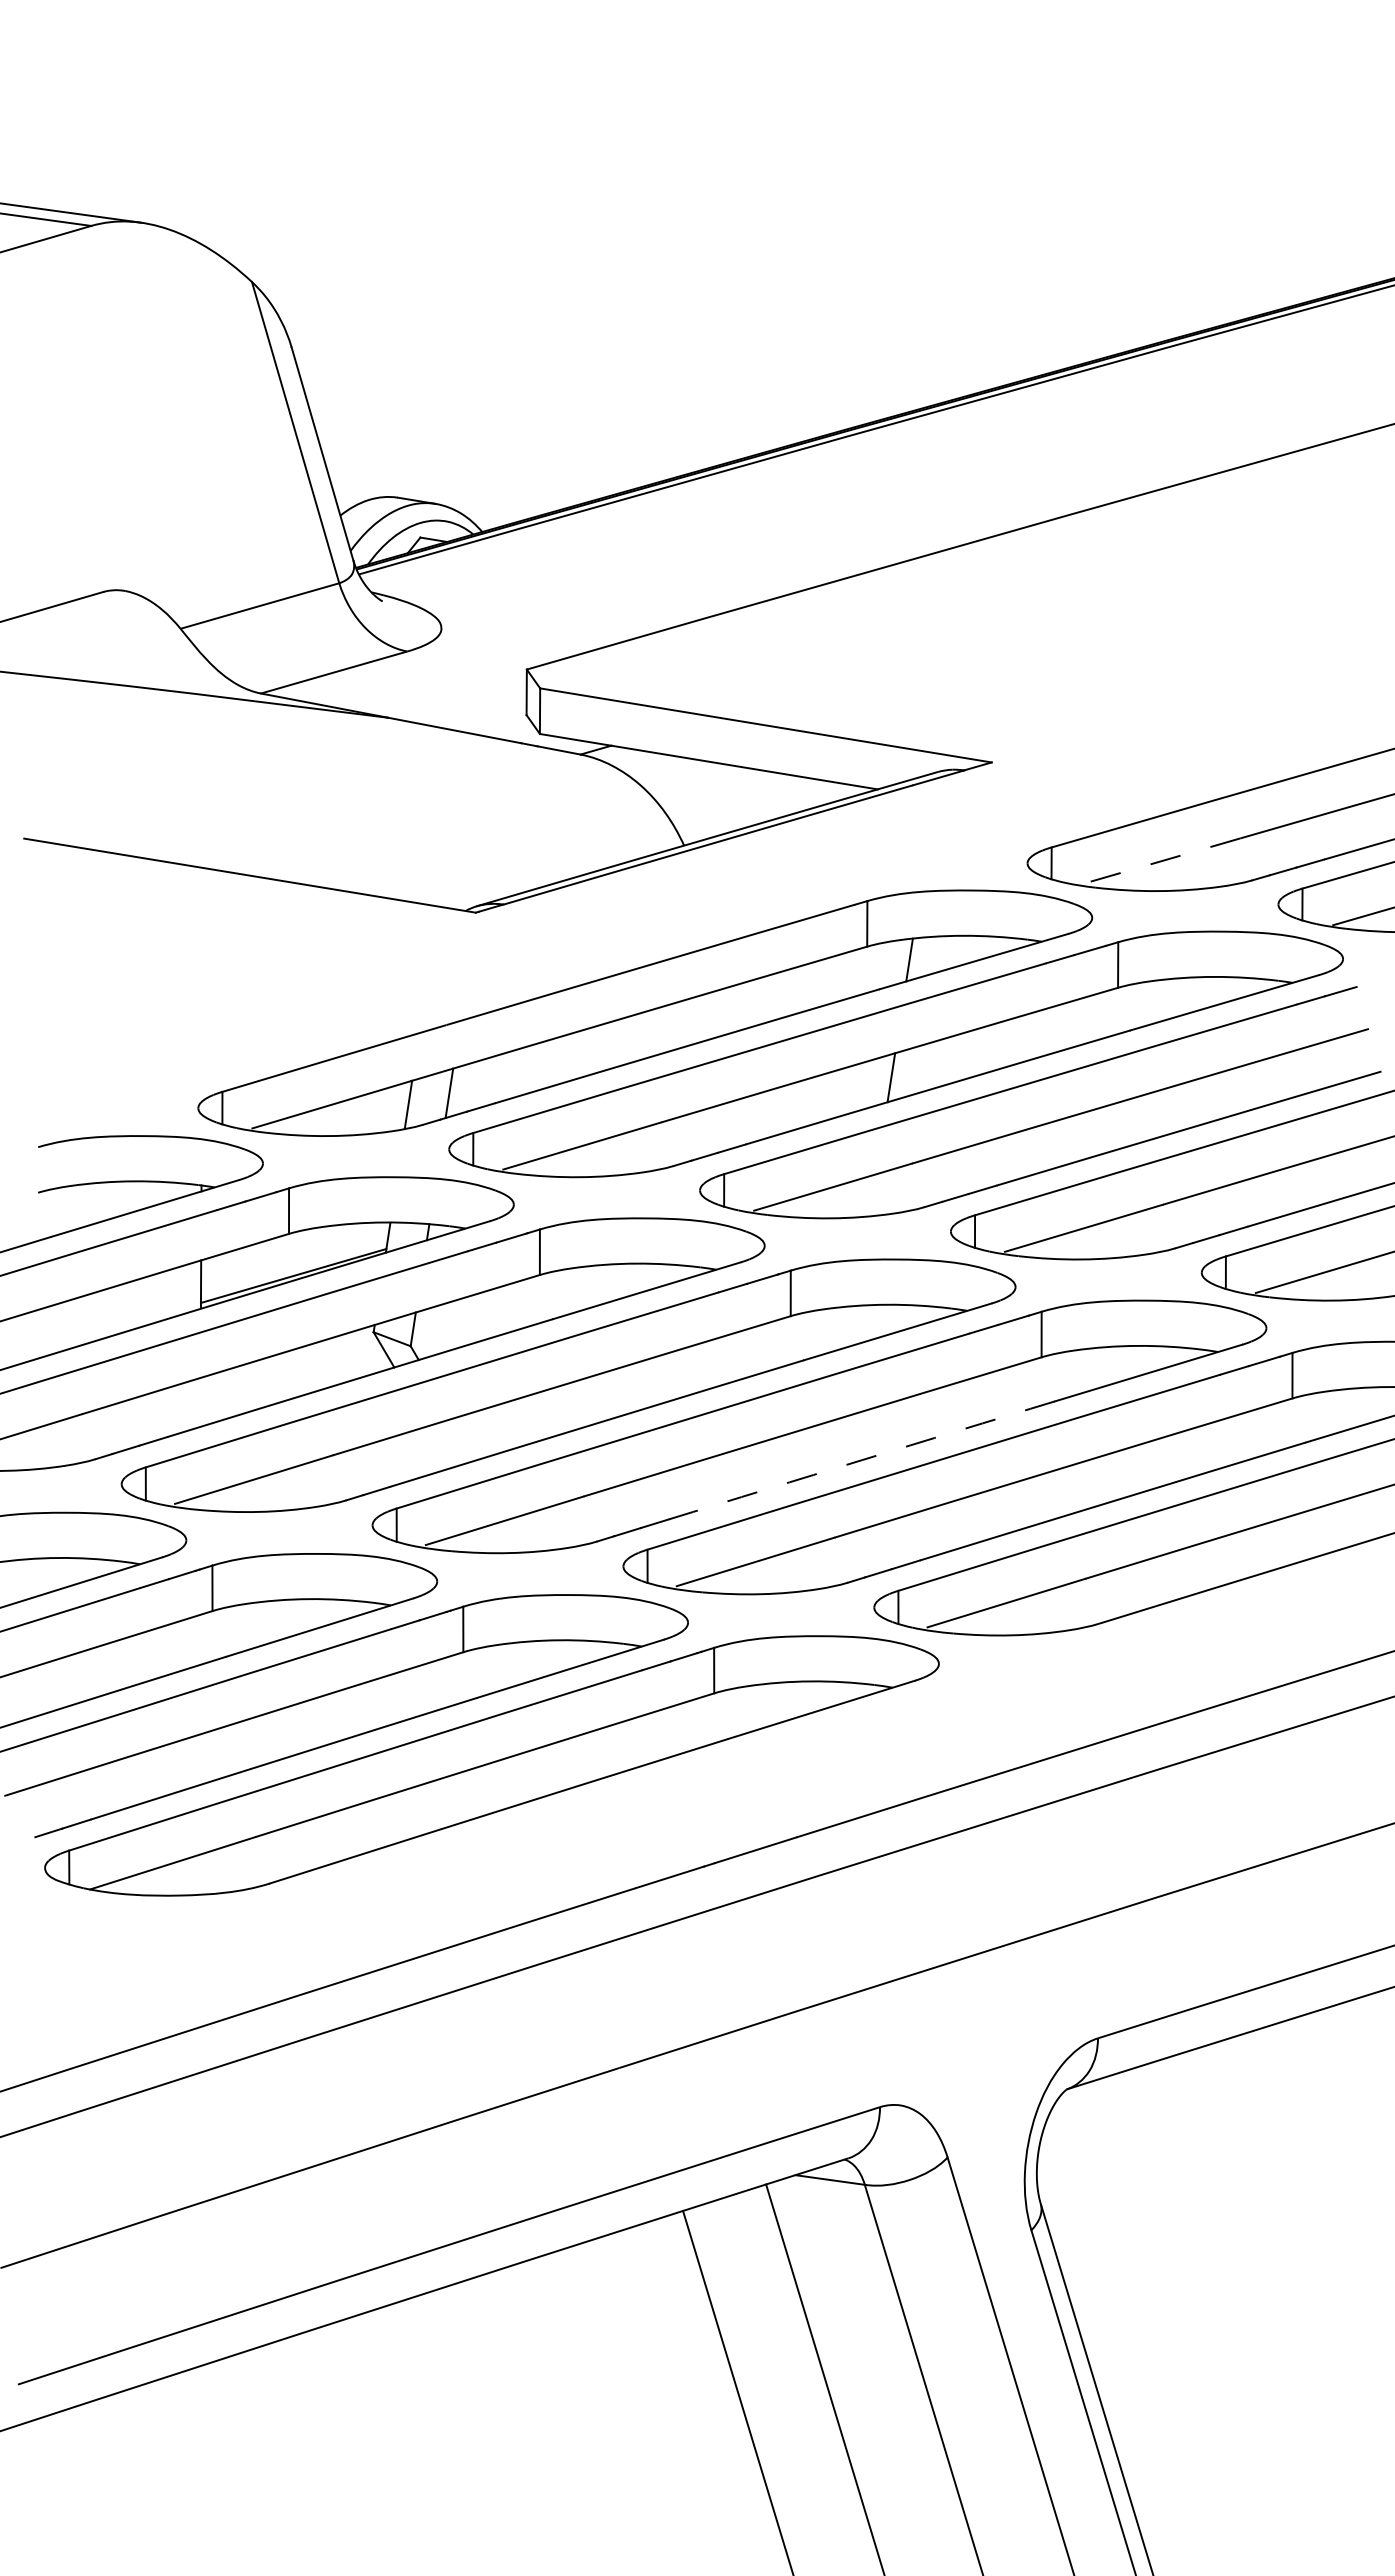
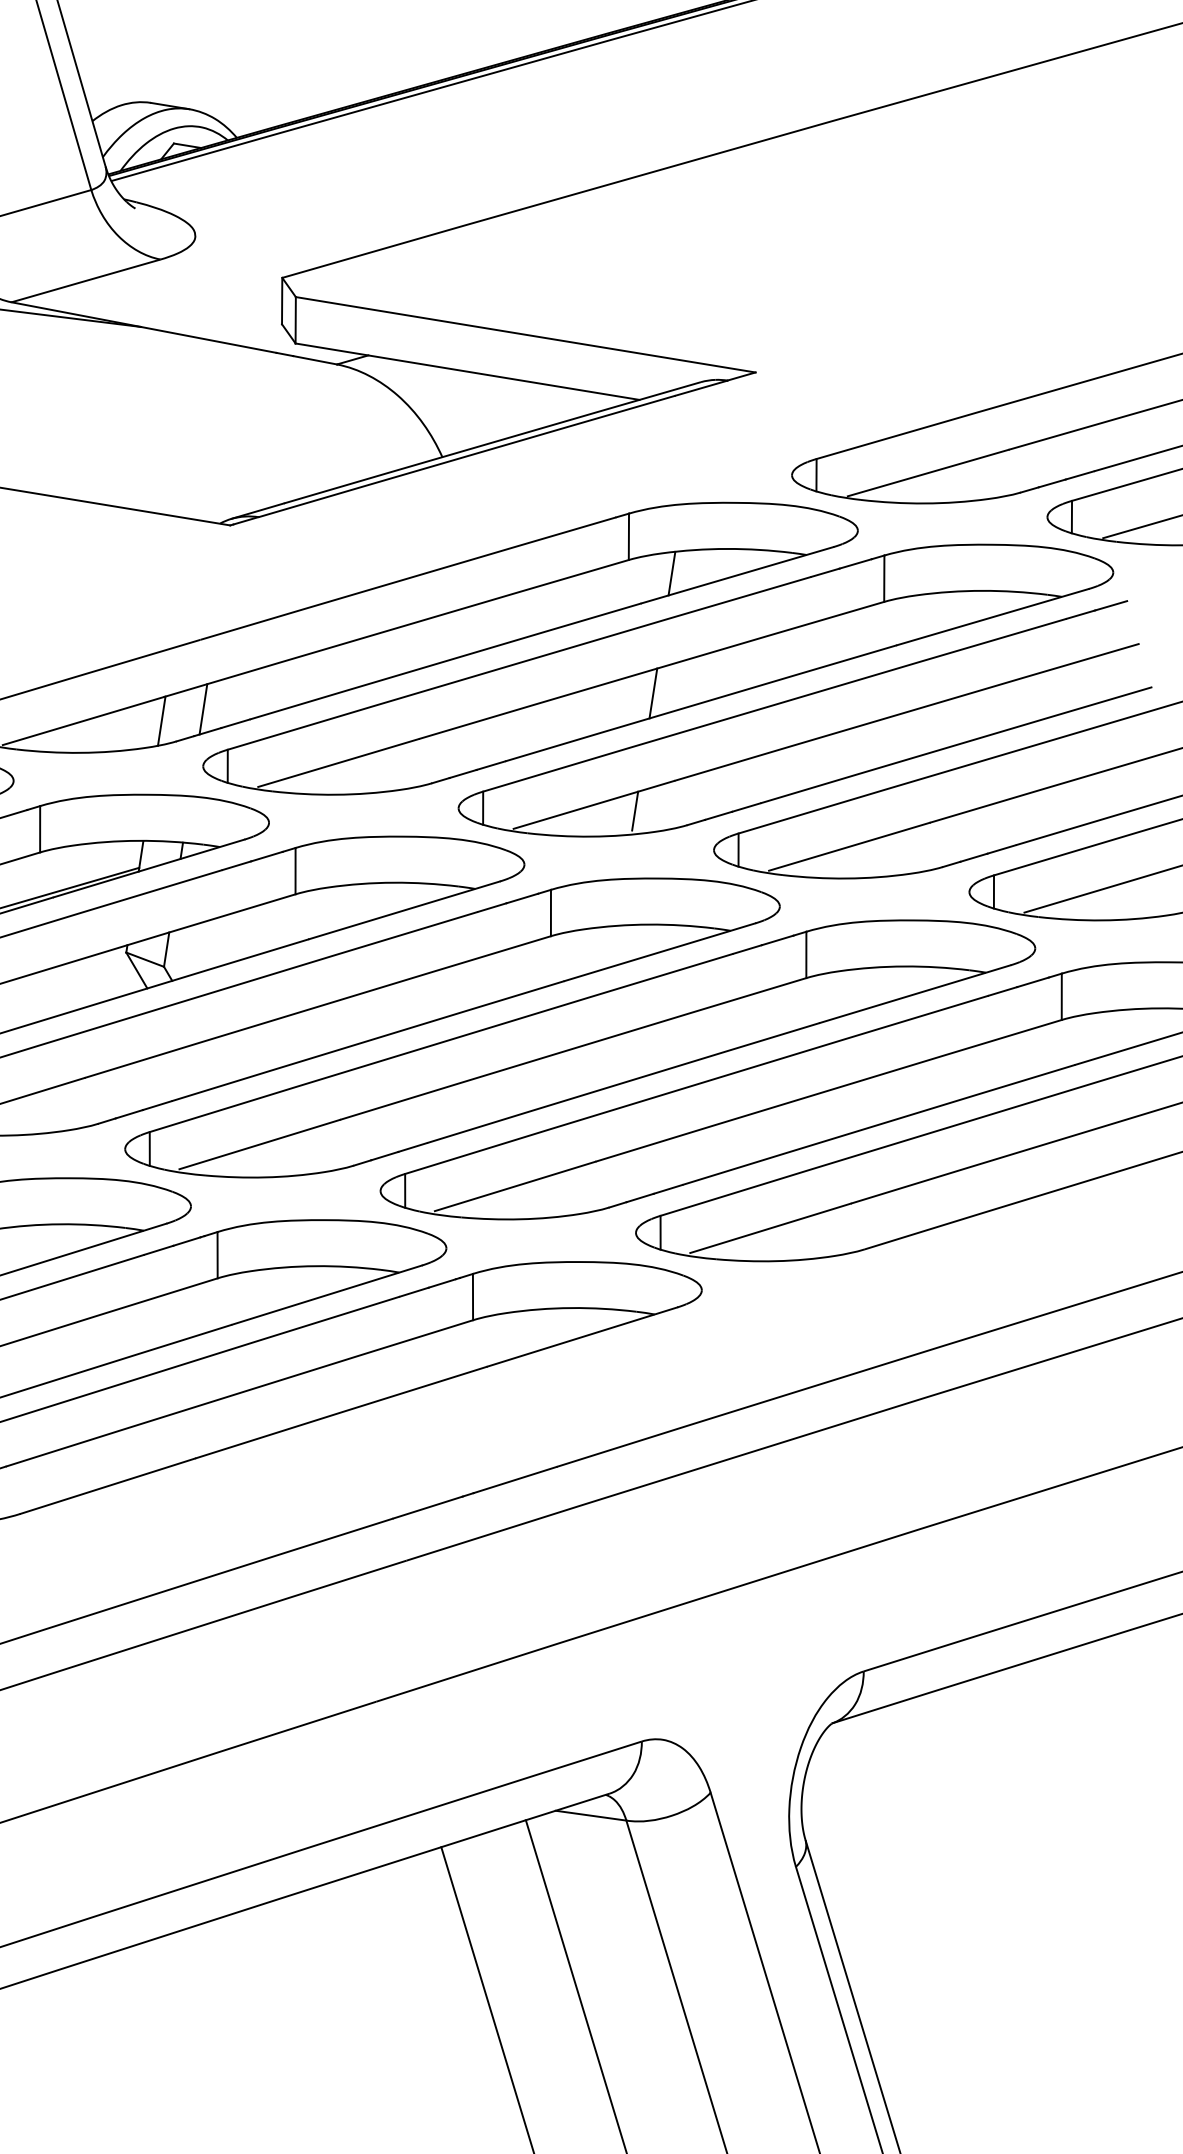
line: (1160, 861) -> (927, 473), dashed -> solid
line: (873, 1193) -> (635, 811), added
arc: (861, 1460) -> (622, 1083), dashed -> solid

